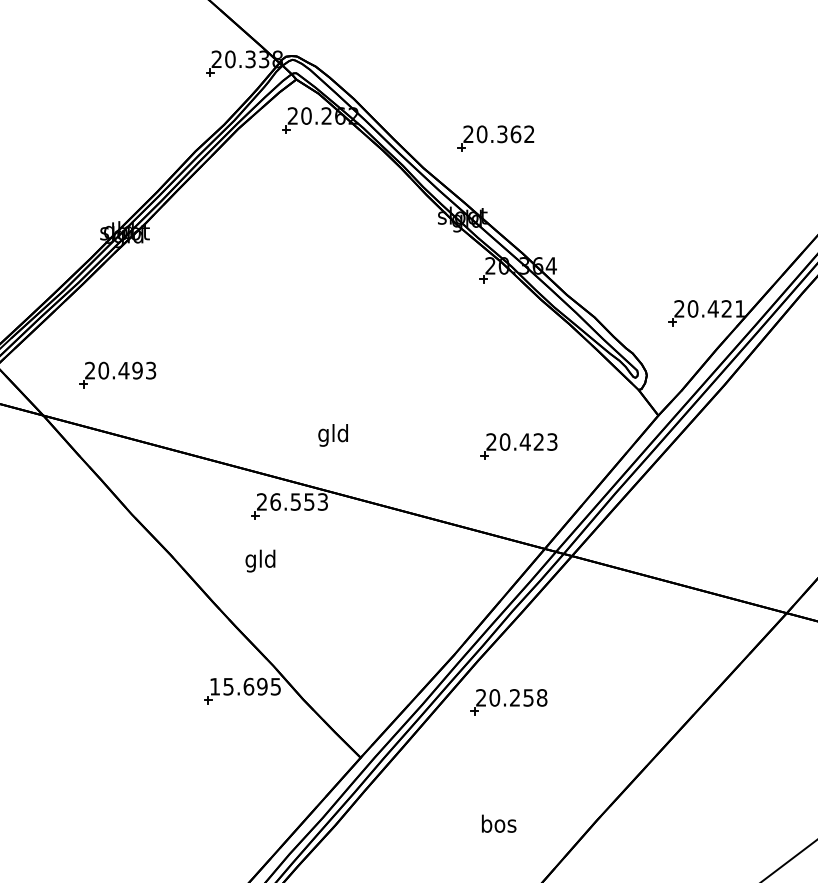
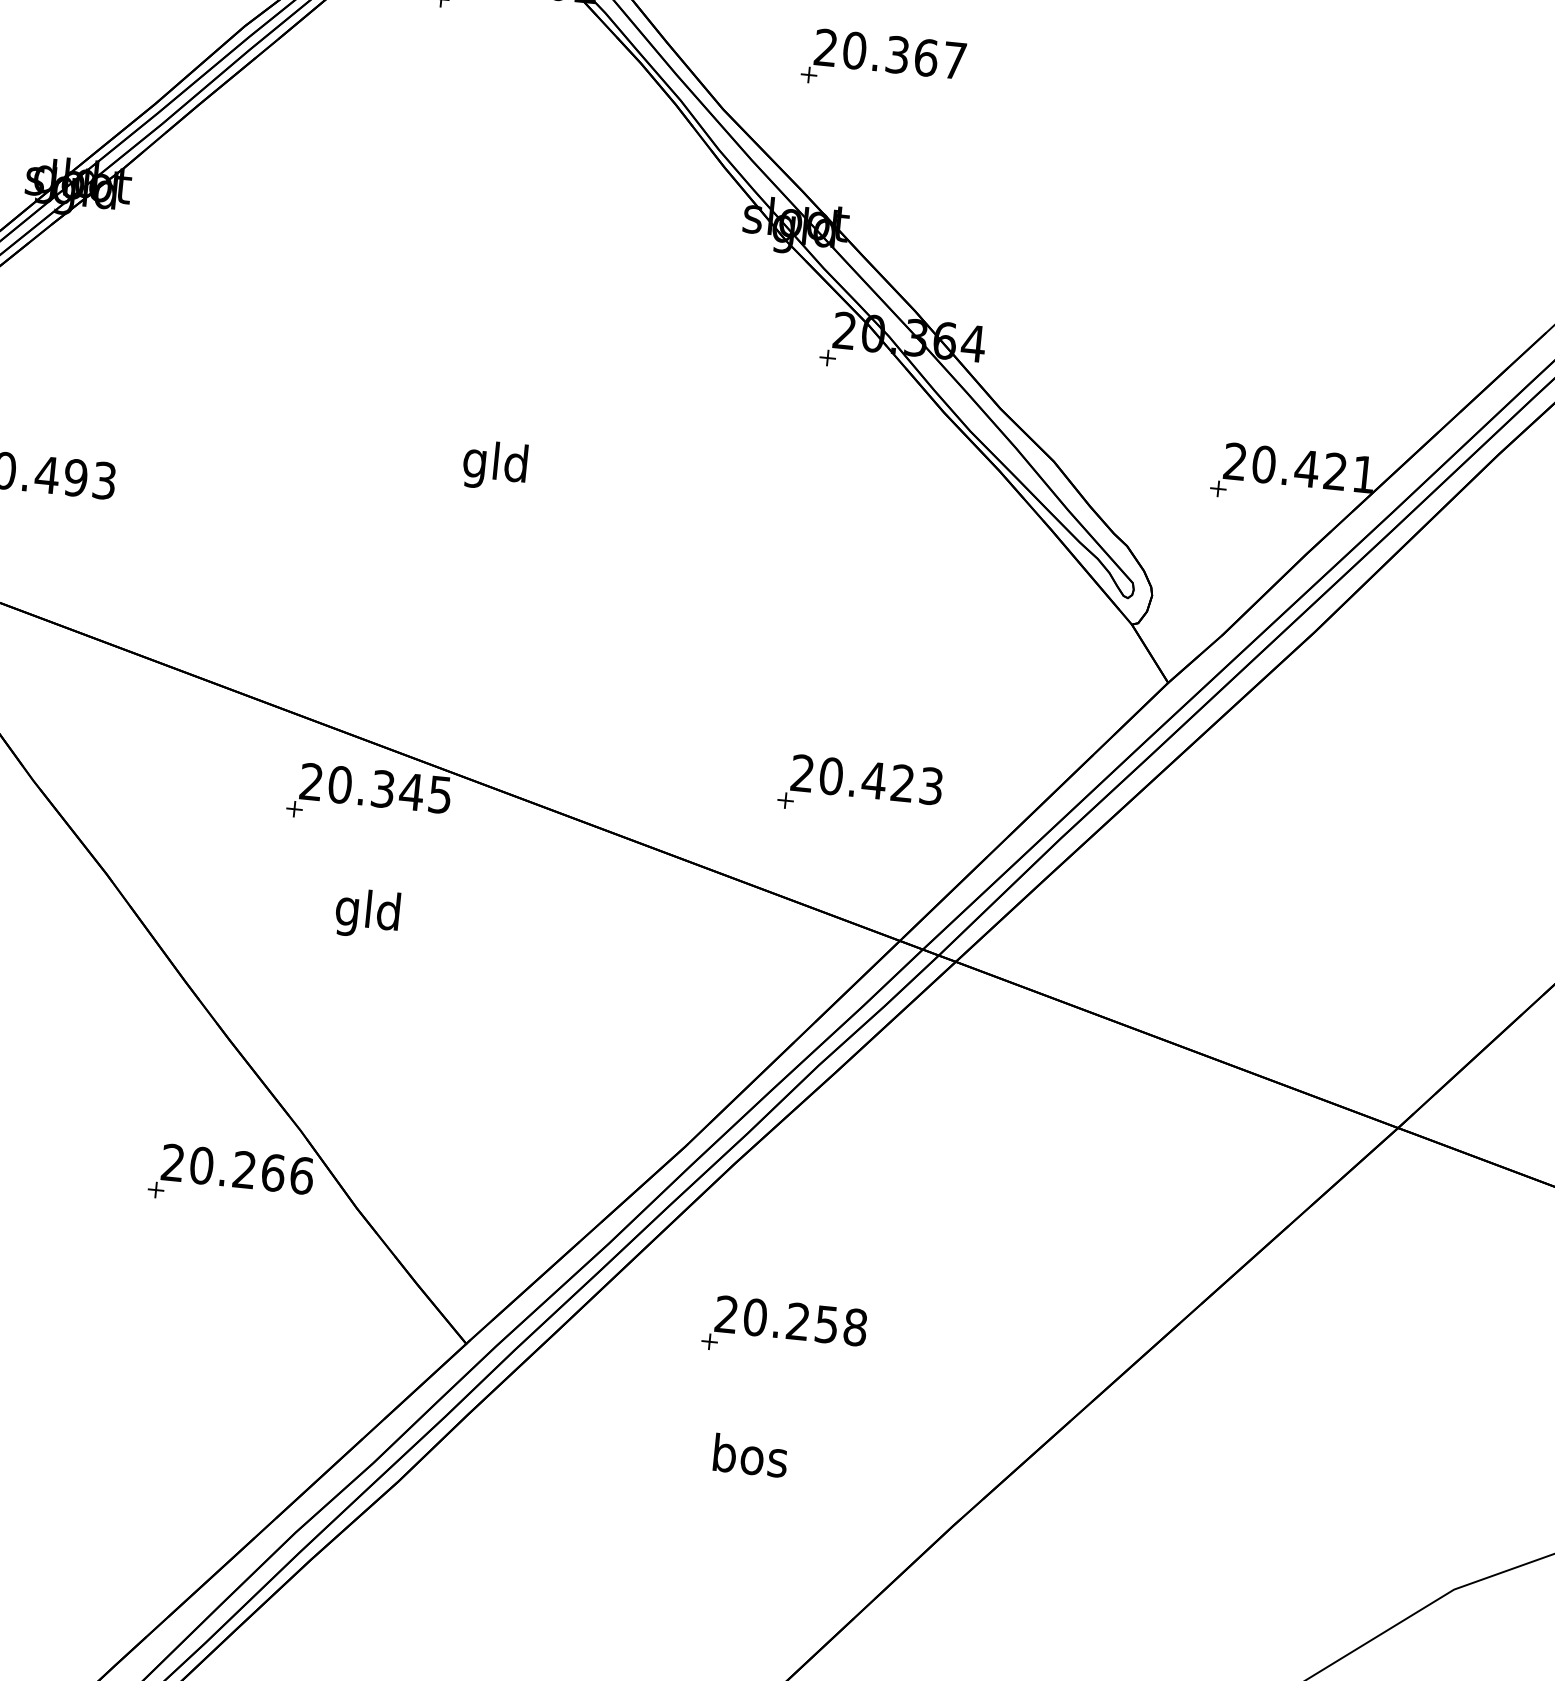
text: (529, 133) -> (955, 58), 20.362 -> 20.367
text: (332, 435) -> (493, 465), moved
part: (518, 446) -> (858, 788), moved
text: (298, 501) -> (388, 788), 26.553 -> 20.345
text: (260, 560) -> (367, 912), moved
text: (245, 686) -> (237, 1168), 15.695 -> 20.266
part: (508, 702) -> (783, 1330), moved
text: (499, 823) -> (751, 1455), moved

